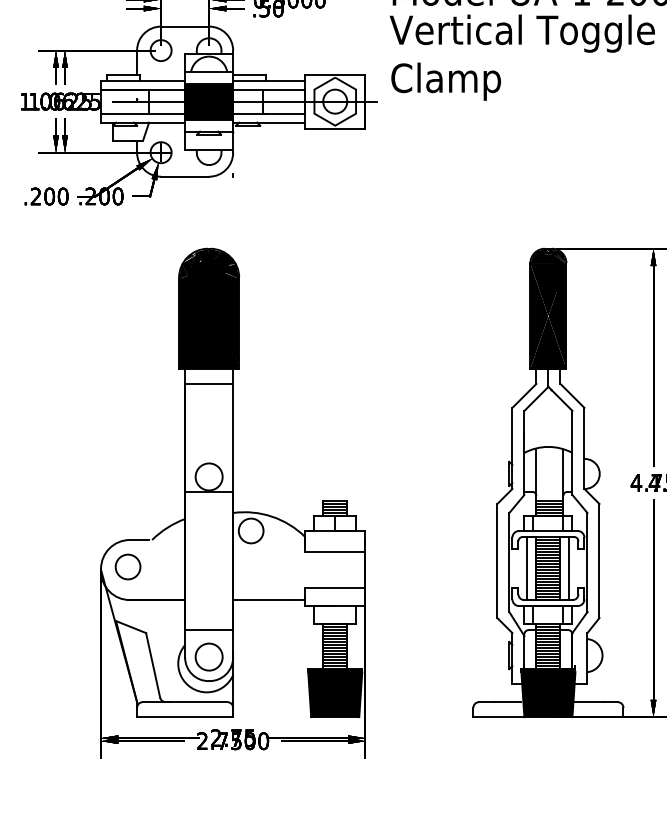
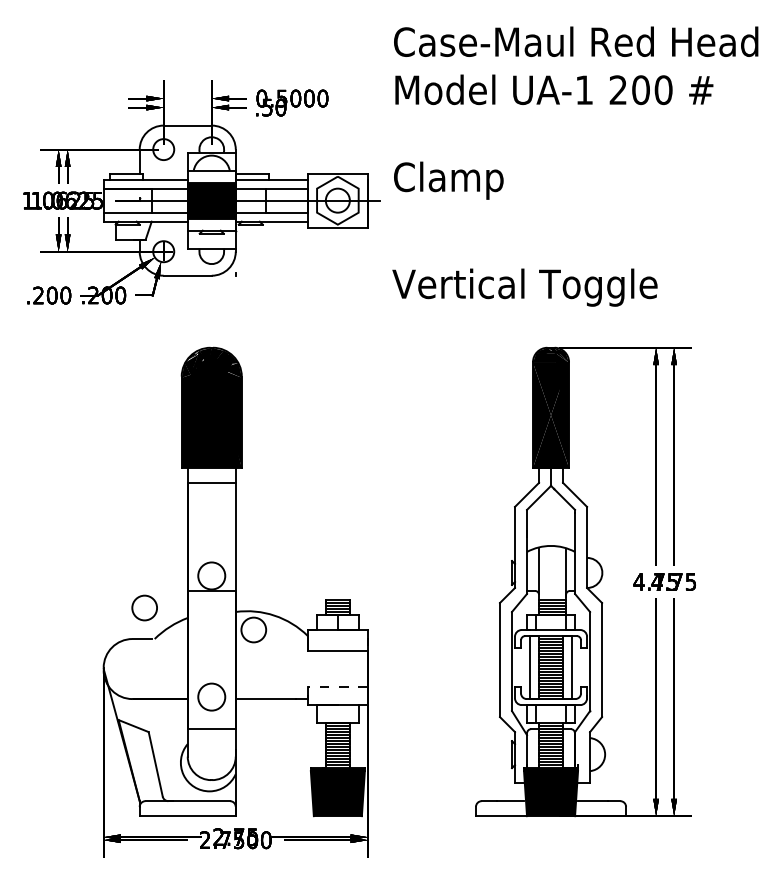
text: (521, 33) -> (524, 287), moved
circle: (127, 566) -> (144, 607), moved
line: (334, 588) -> (337, 687), solid -> dashed
circle: (208, 656) -> (211, 696), moved

